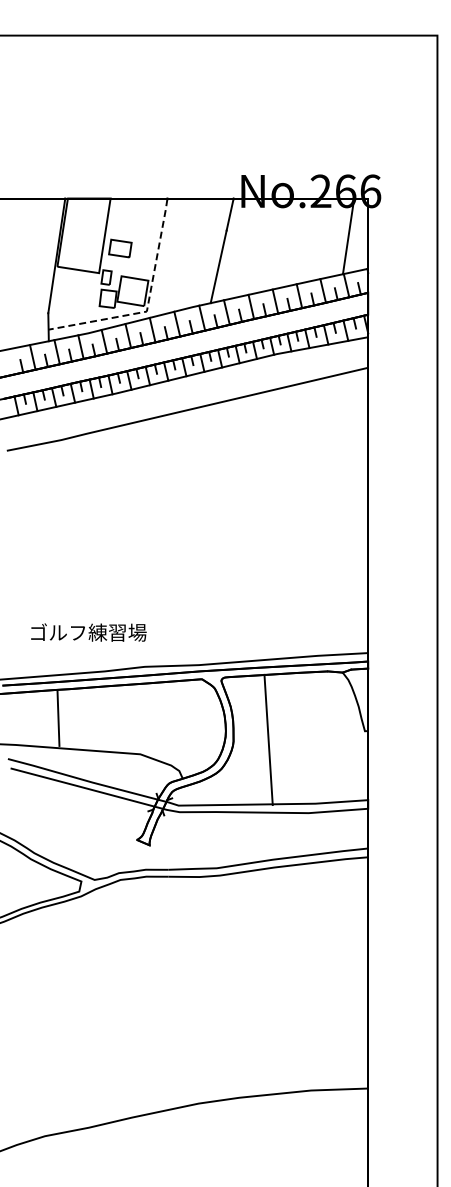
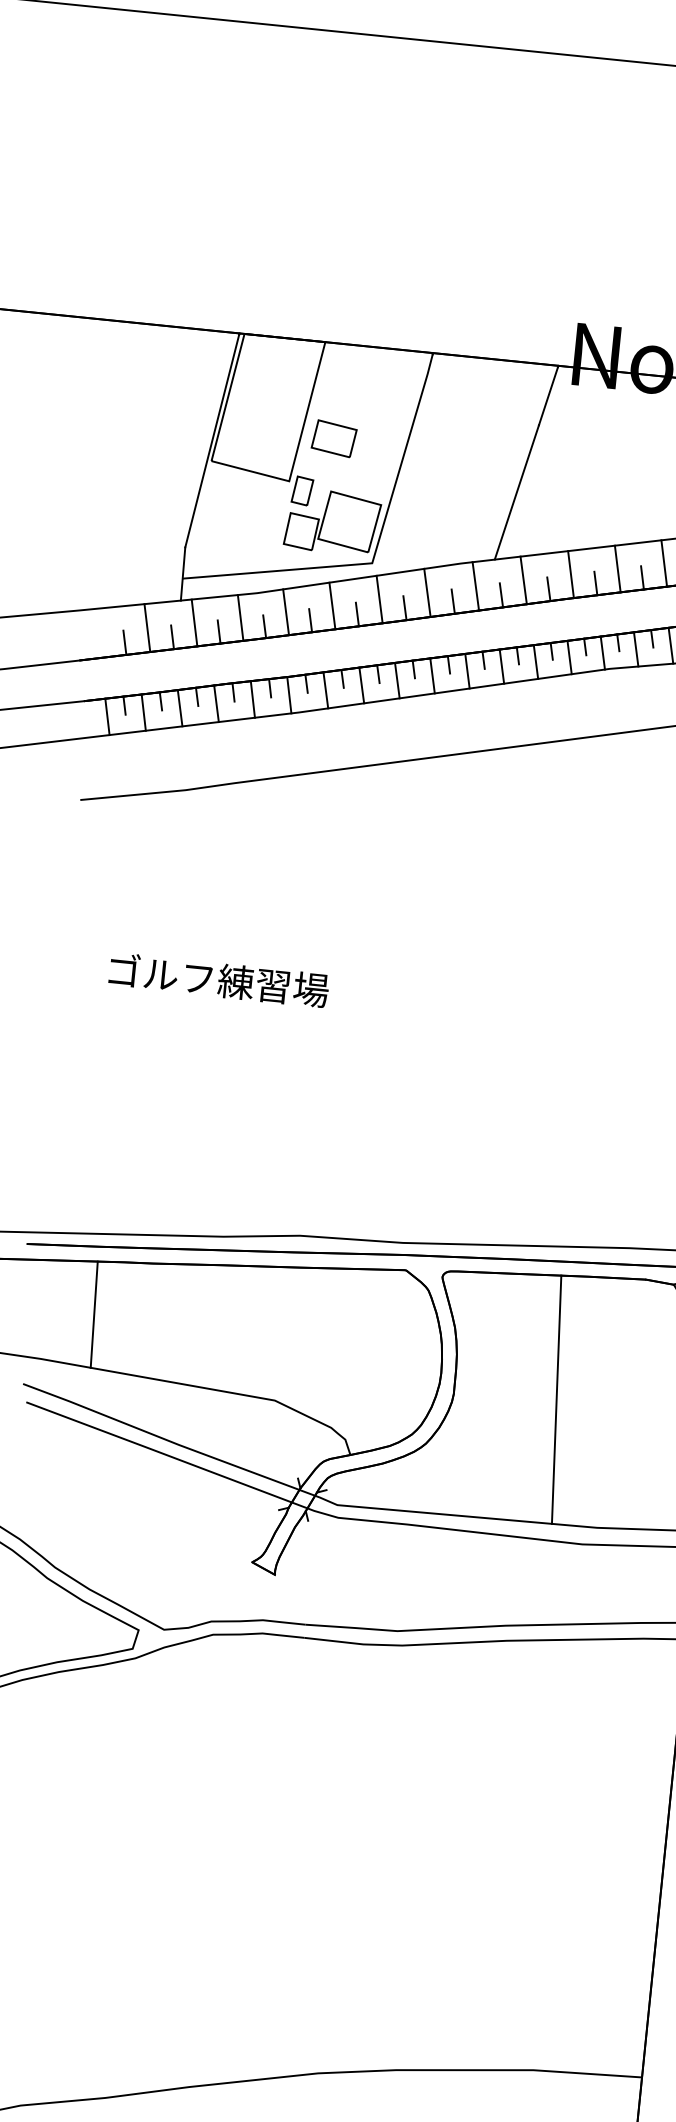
line: (148, 304) -> (376, 550), dashed -> solid
text: (88, 632) -> (218, 979), moved
line: (58, 717) -> (94, 1313), moved
line: (268, 739) -> (556, 1398), moved

